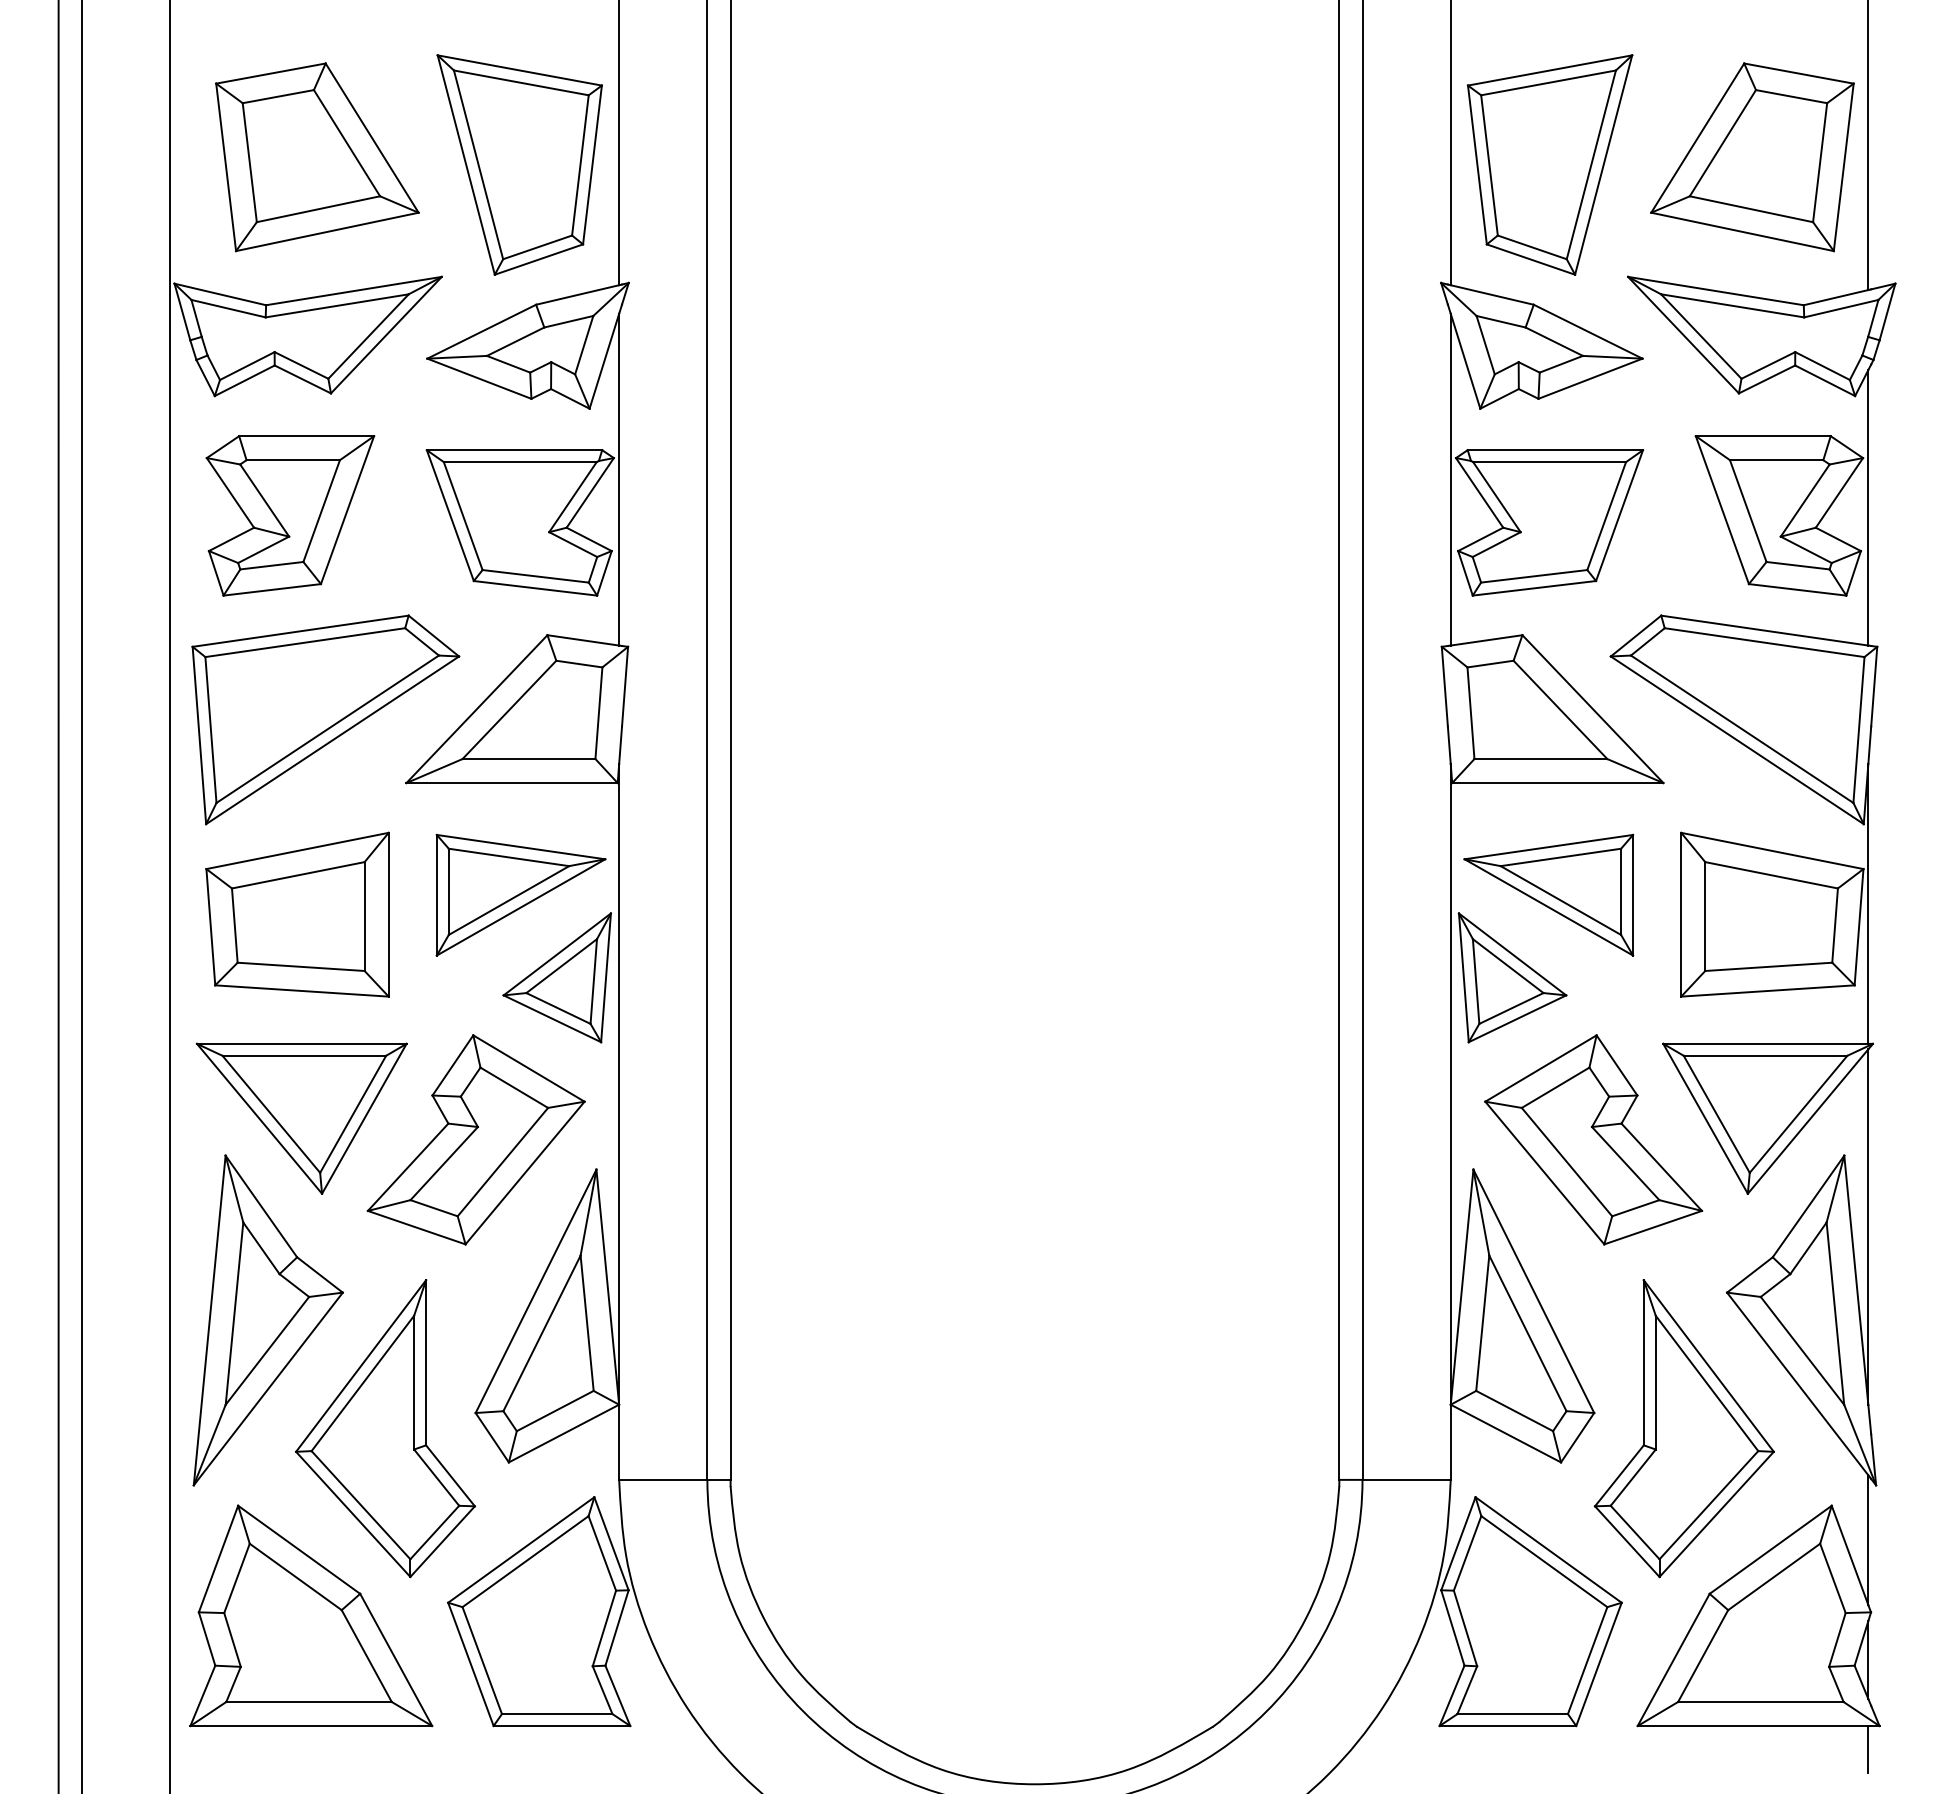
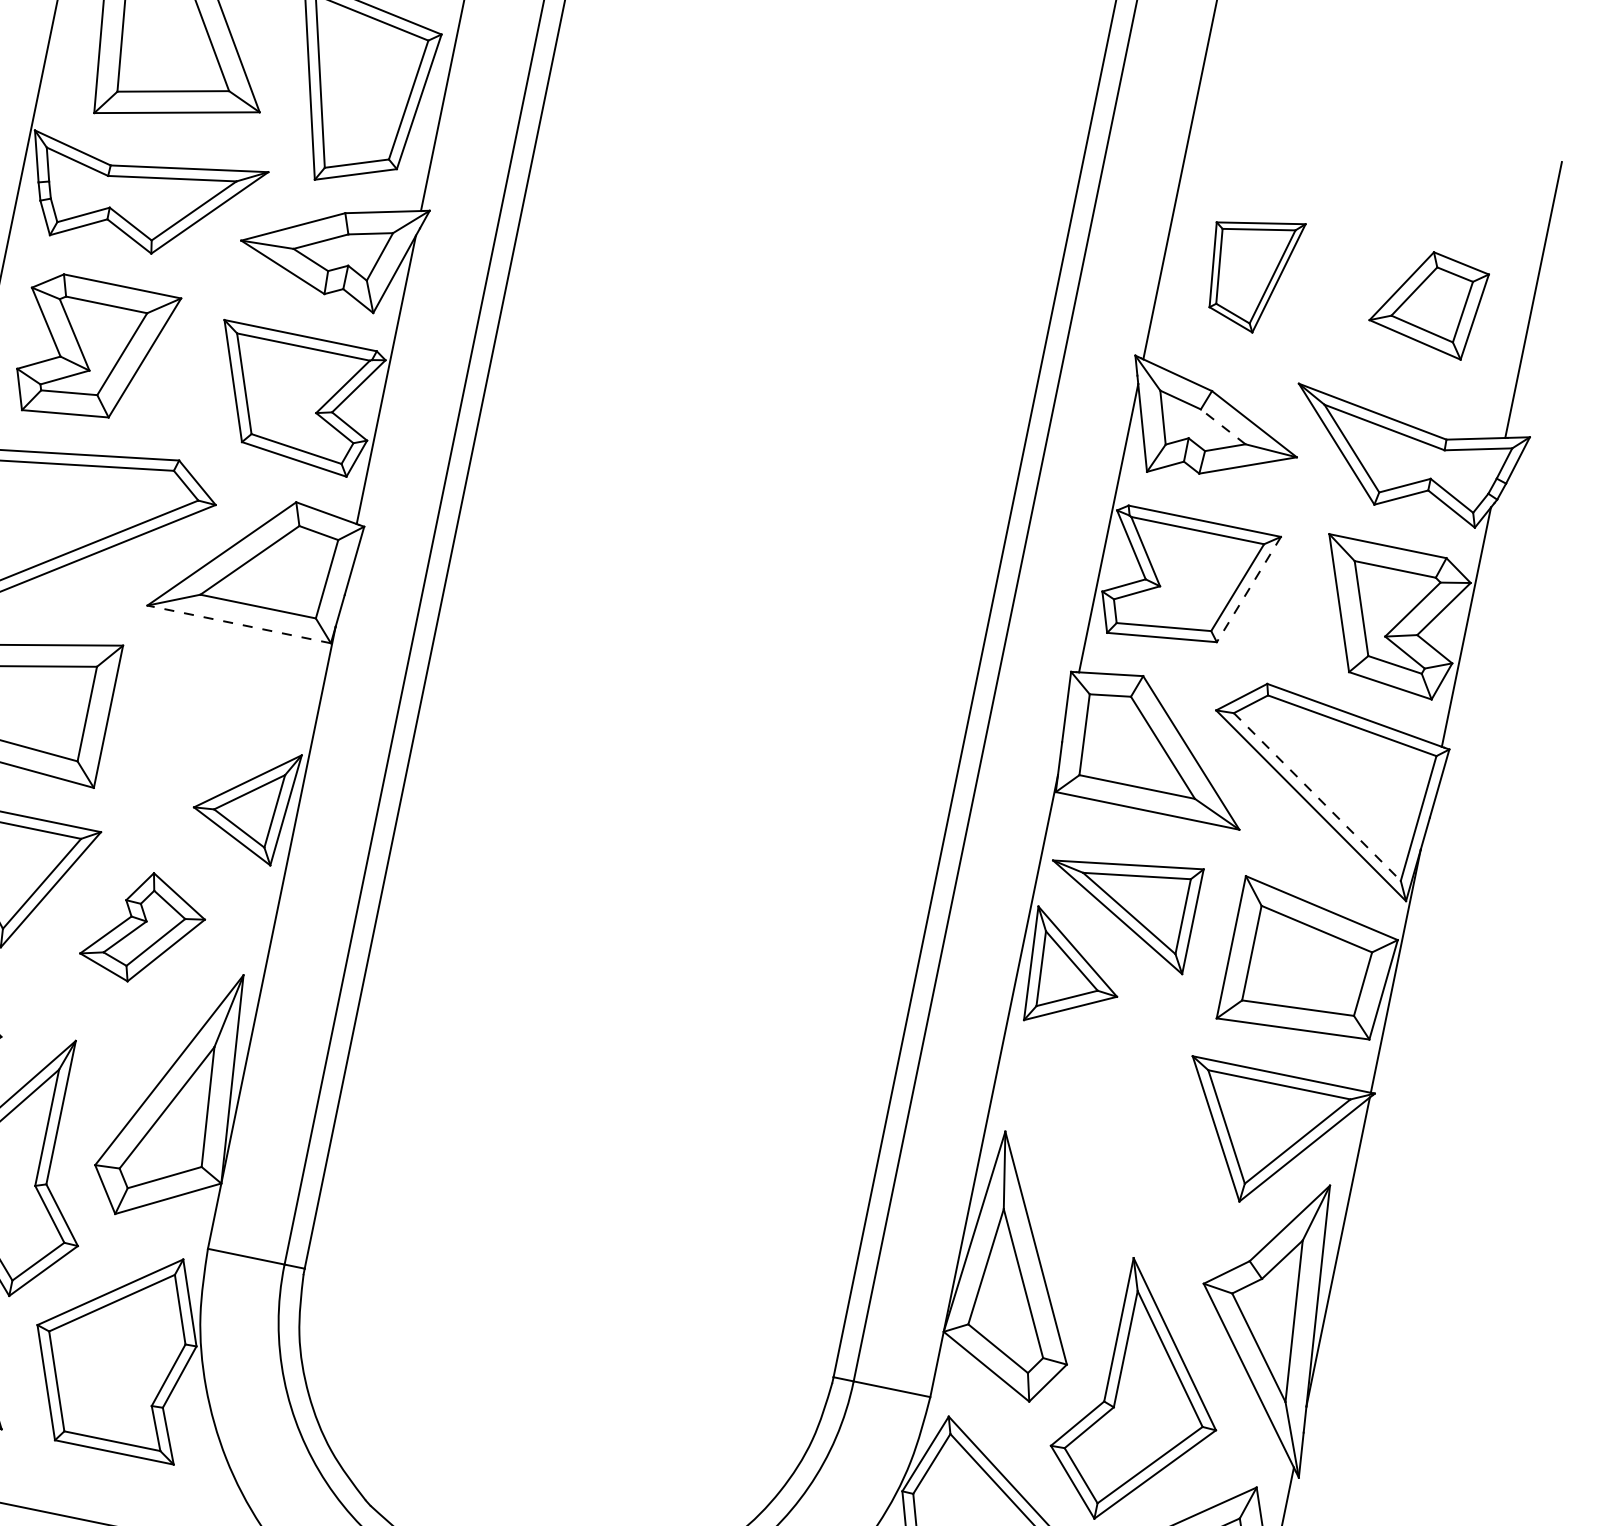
part: (1752, 157) -> (1428, 302), size x0.6
part: (1549, 164) -> (1250, 272), size x0.6
line: (1554, 341) -> (1223, 426), solid -> dashed
line: (1619, 515) -> (1248, 589), solid -> dashed
line: (1742, 729) -> (1317, 797), solid -> dashed
line: (512, 783) -> (239, 624), solid -> dashed
part: (520, 894) -> (226, 722), removed
part: (475, 1139) -> (143, 927), size x0.6
part: (1593, 1139) -> (1115, 1126), removed

